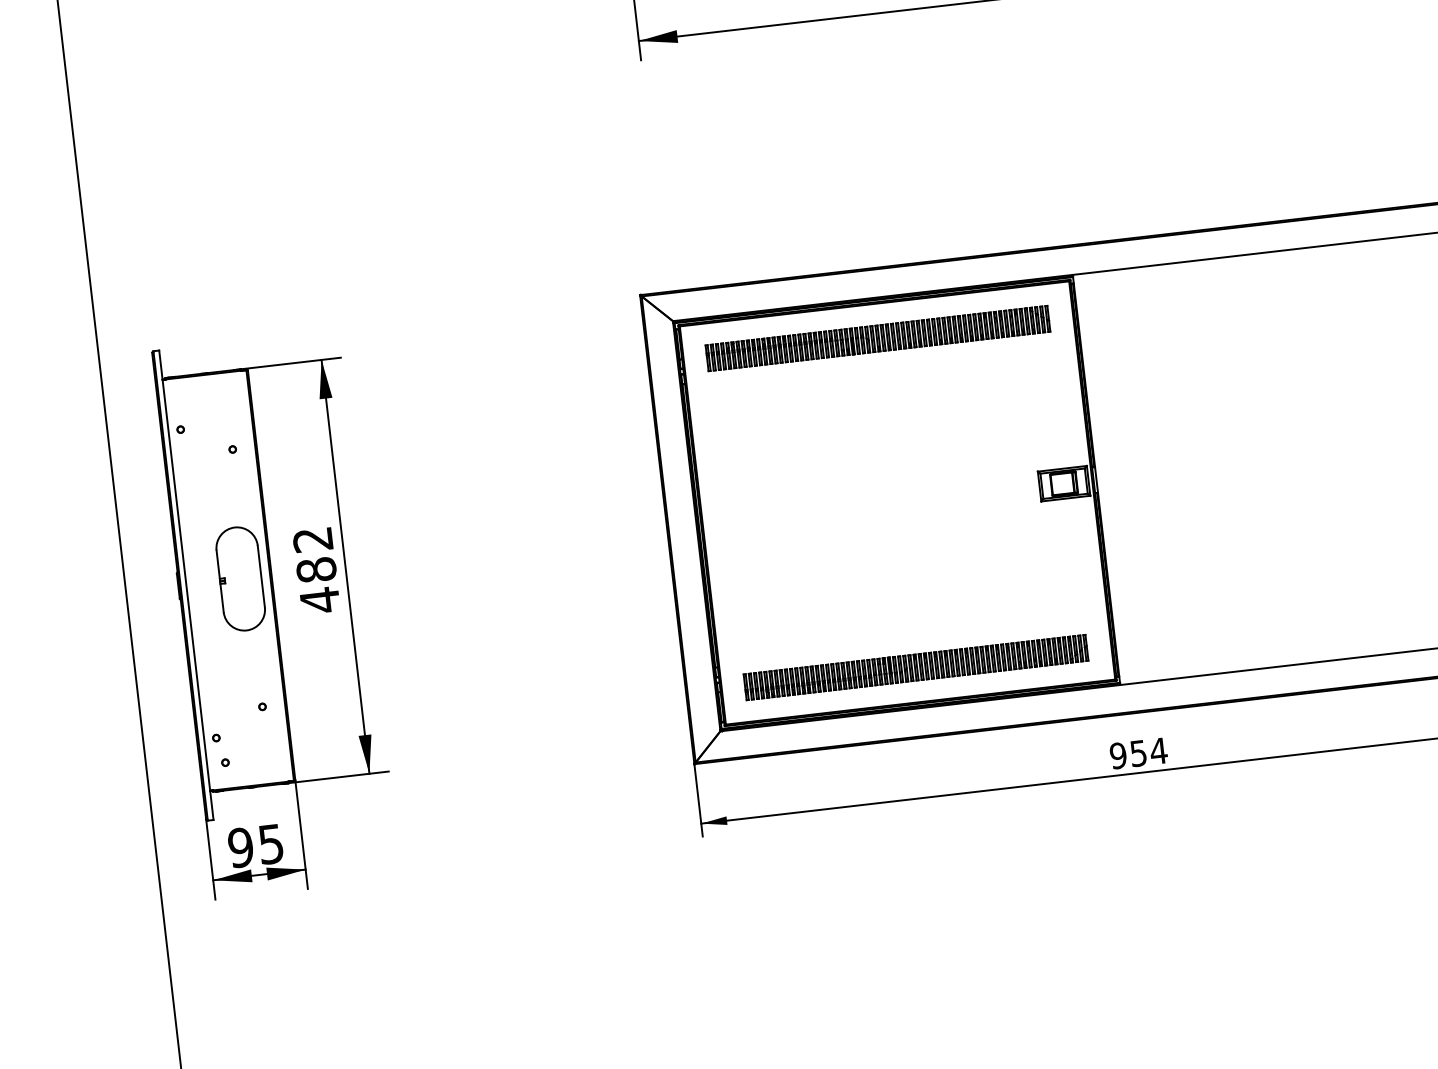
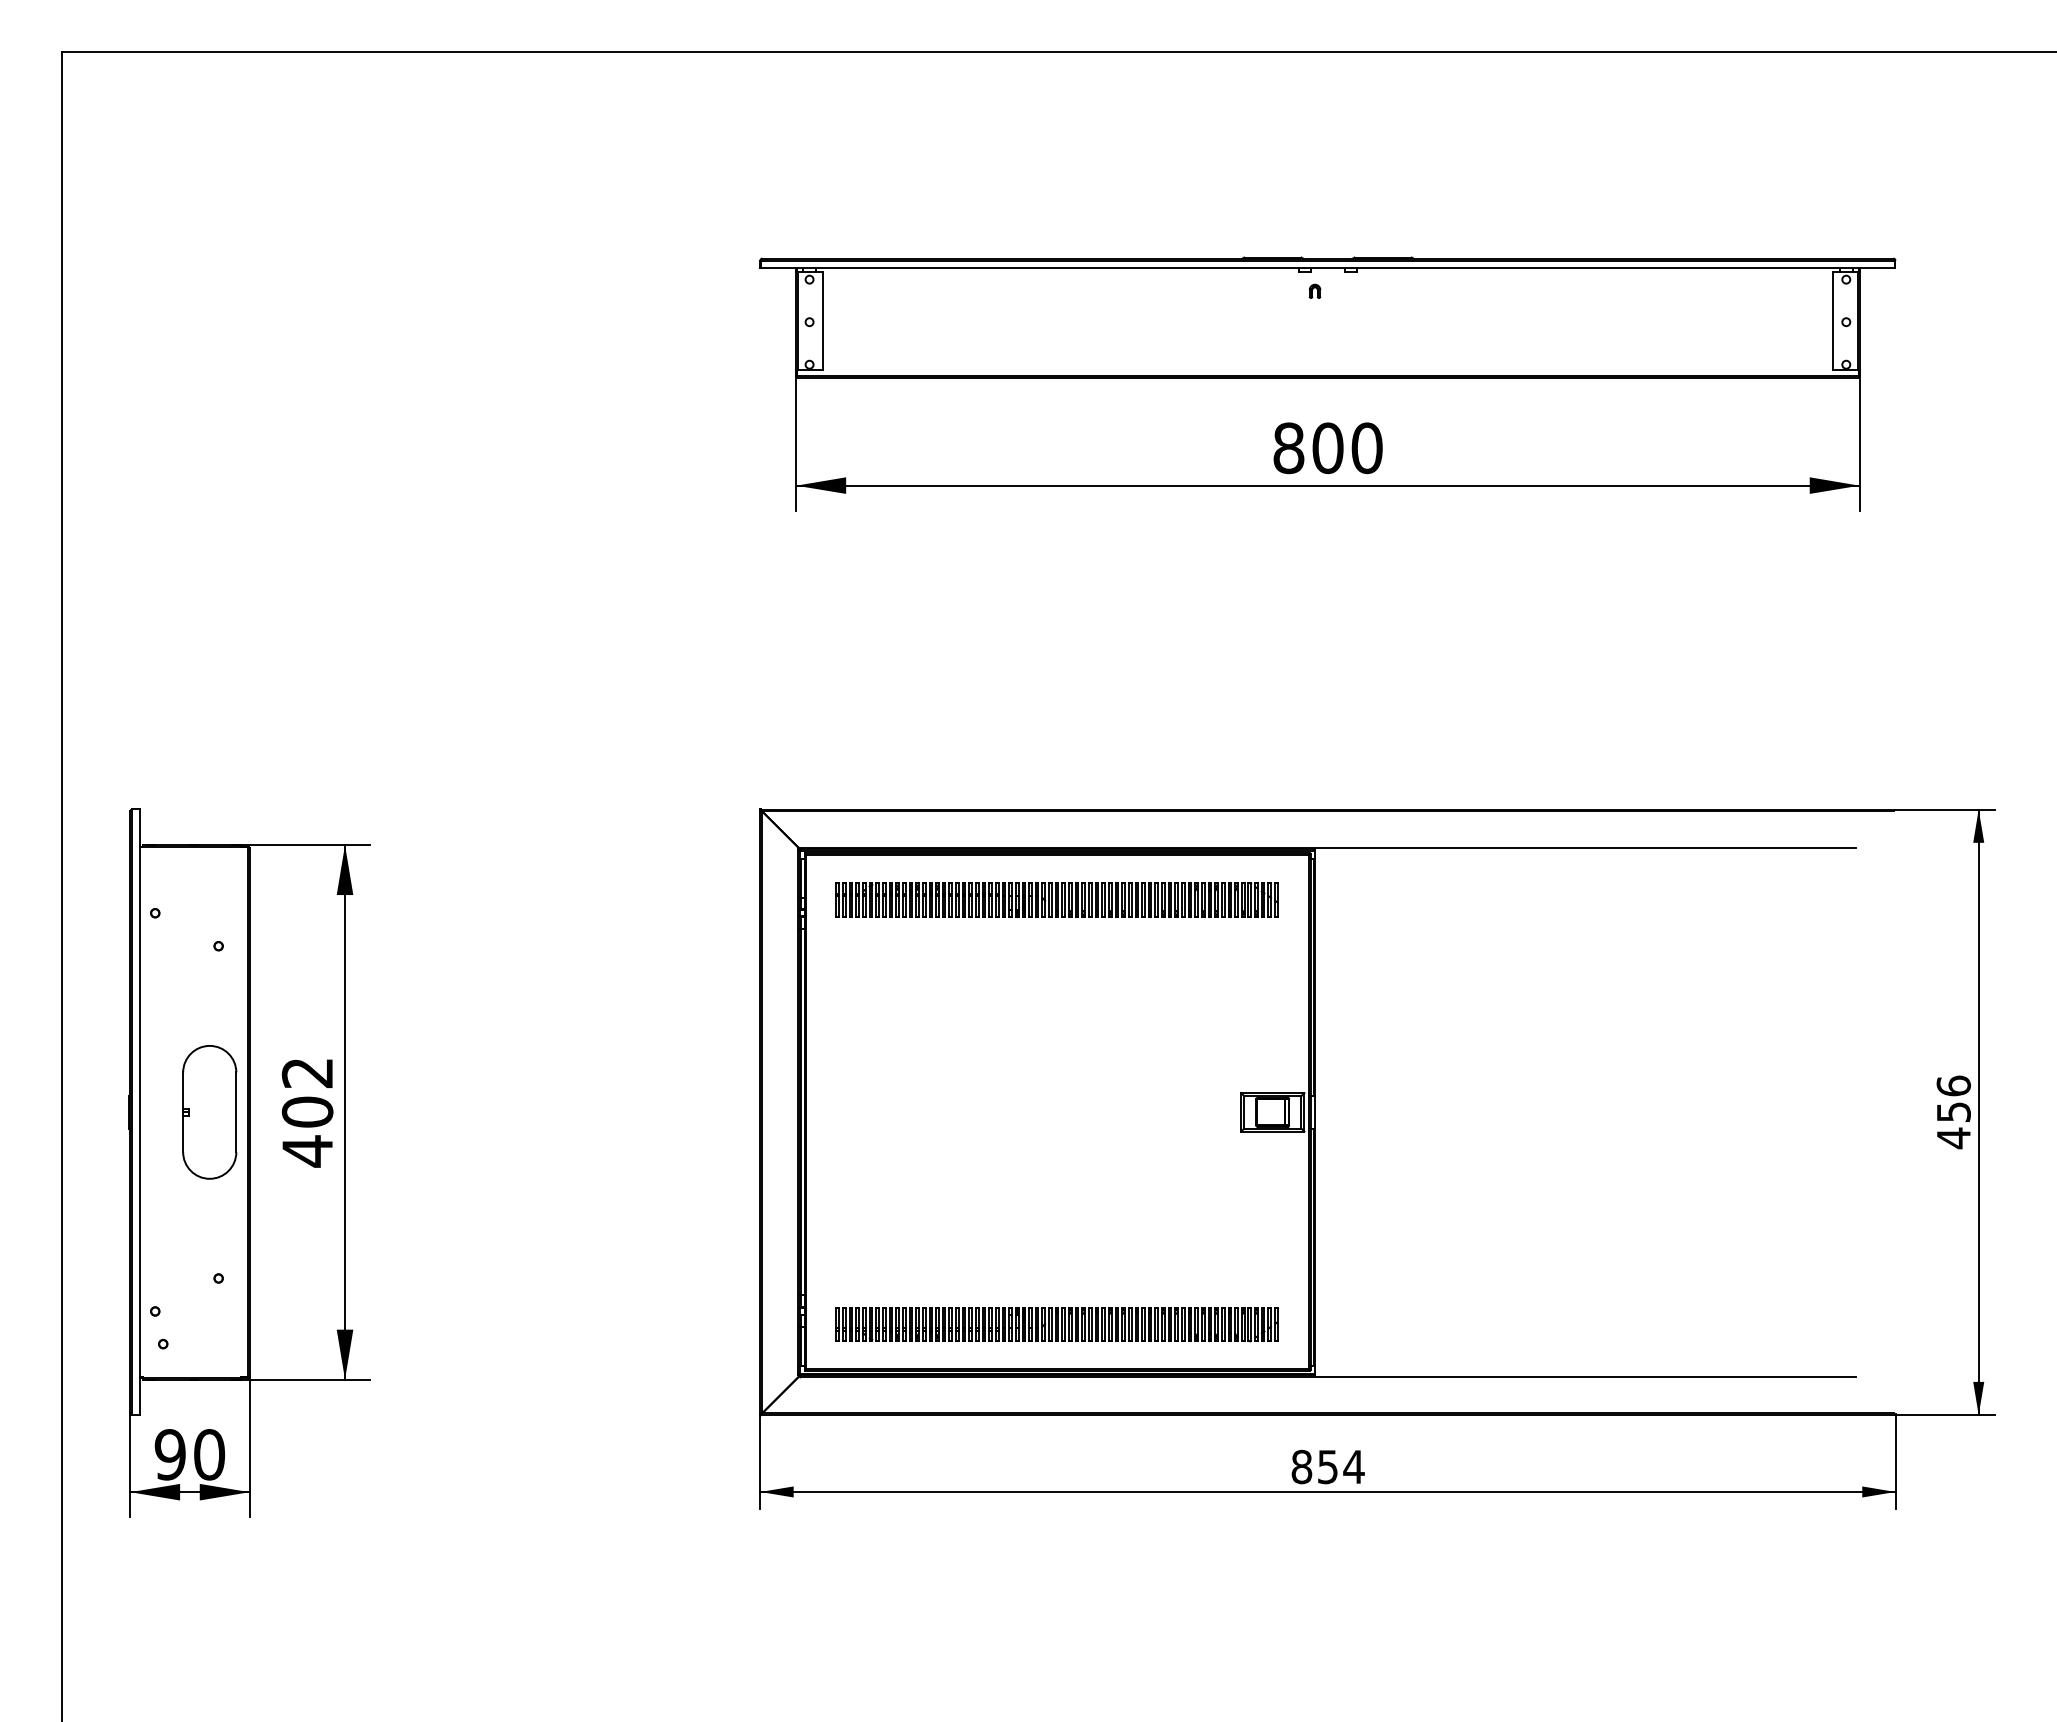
text: (316, 569) -> (307, 1111), 482 -> 402
text: (1118, 756) -> (1301, 1467), 954 -> 854
text: (271, 844) -> (209, 1454), 95 -> 90

